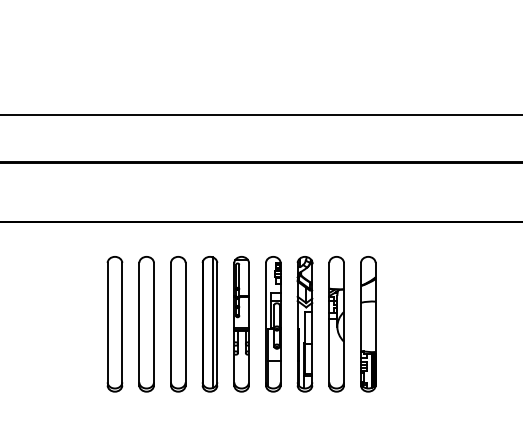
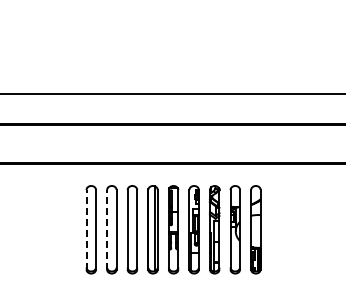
line: (107, 323) -> (86, 229), solid -> dashed
line: (139, 323) -> (107, 229), solid -> dashed

